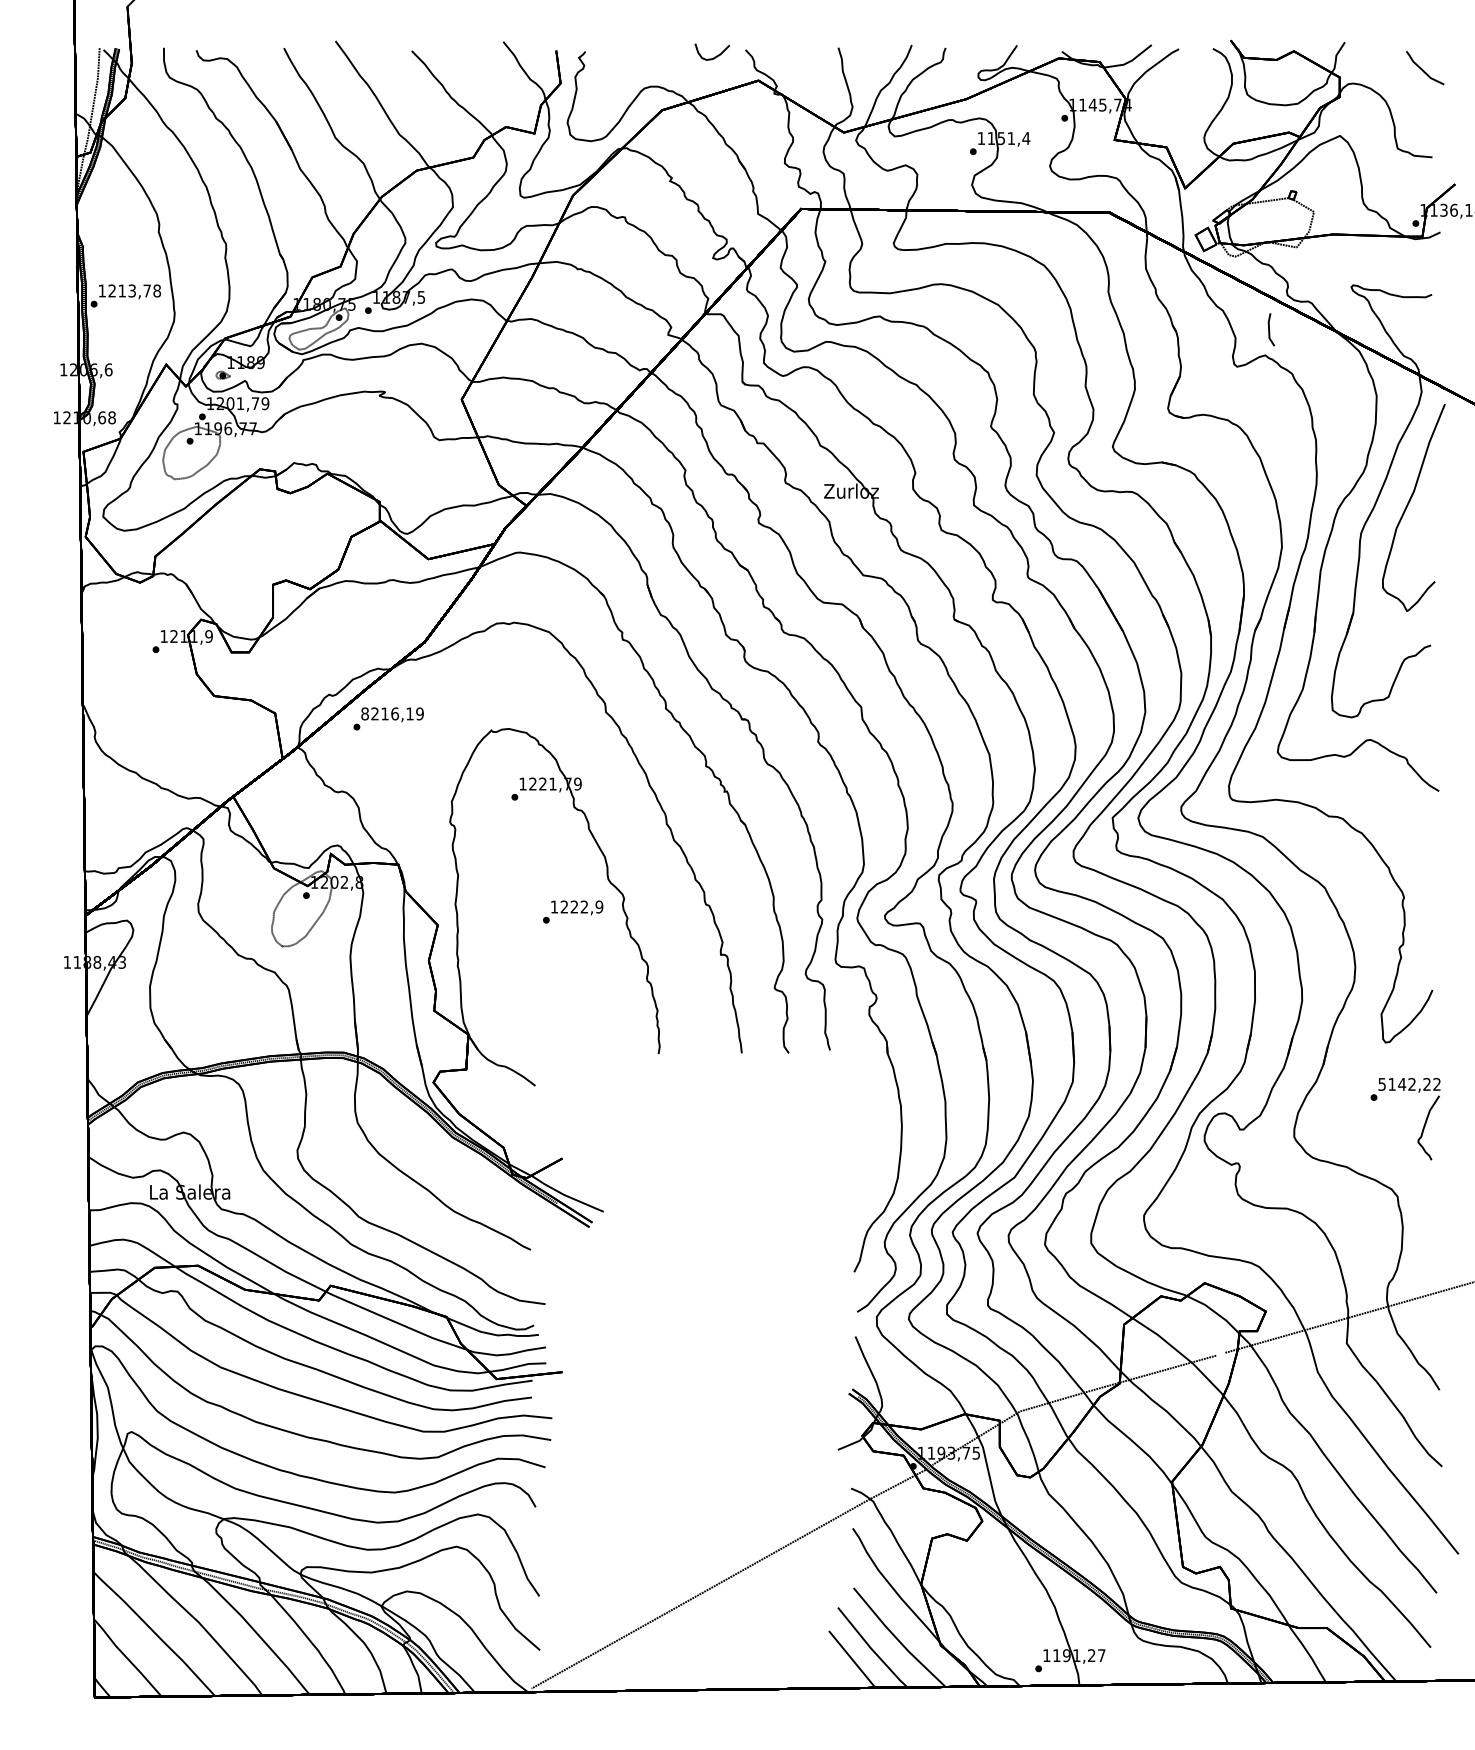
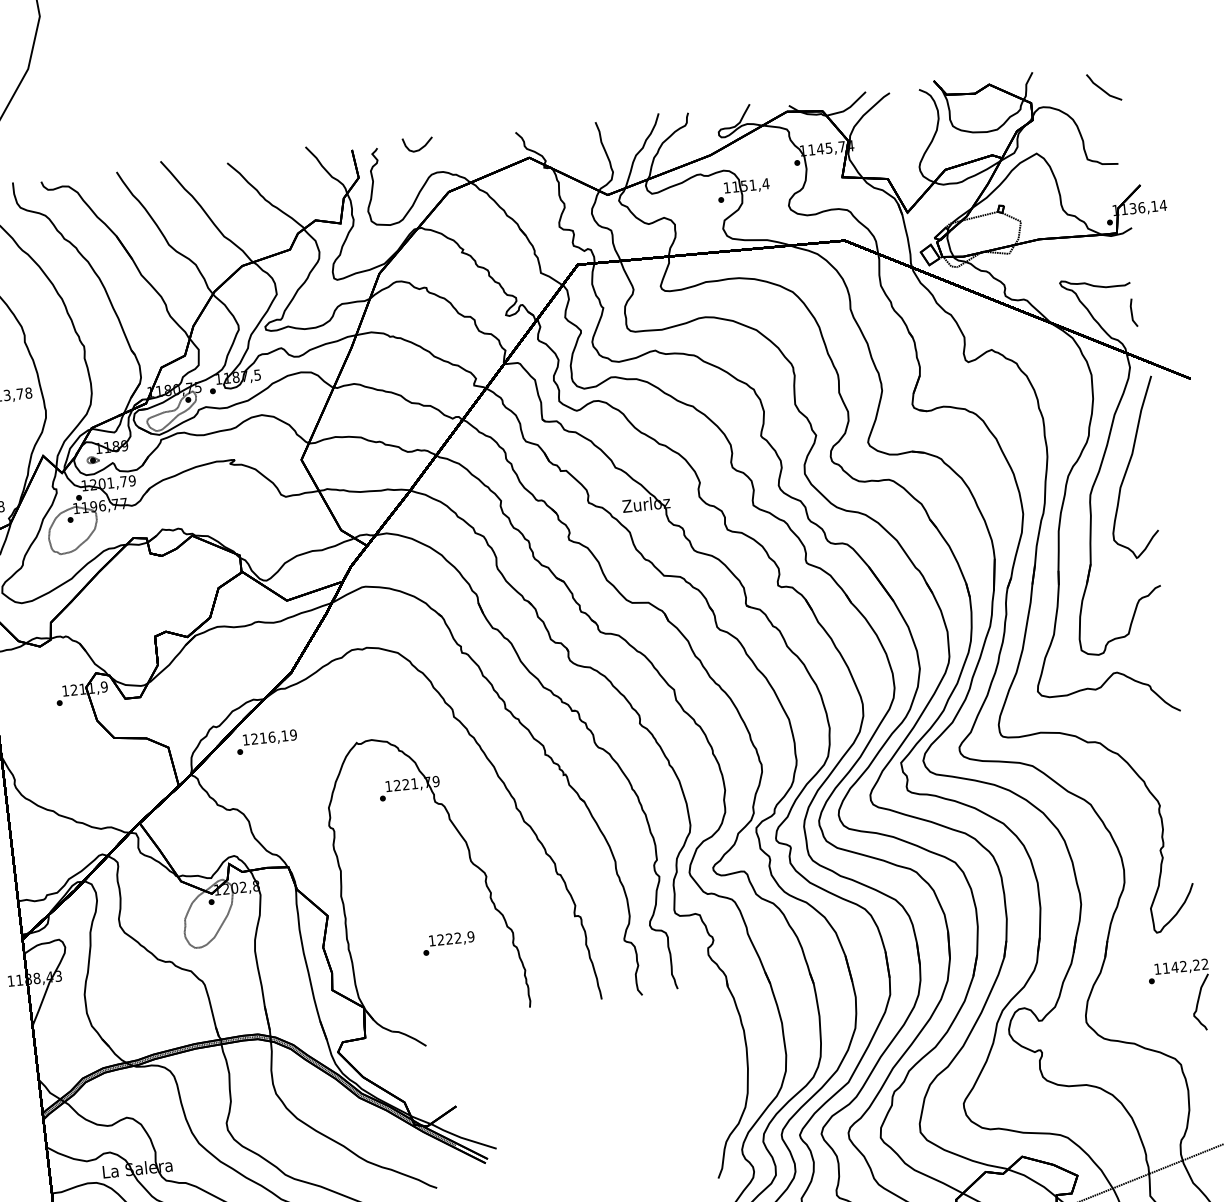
part: (713, 57) -> (419, 148), moved
line: (1269, 329) -> (1132, 312), moved
text: (364, 713) -> (245, 739), 8216,19 -> 1216,19
text: (573, 911) -> (449, 942), moved
text: (1381, 1084) -> (1157, 969), 5142,22 -> 1142,22

